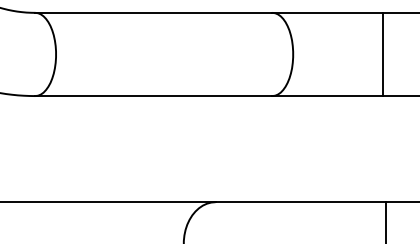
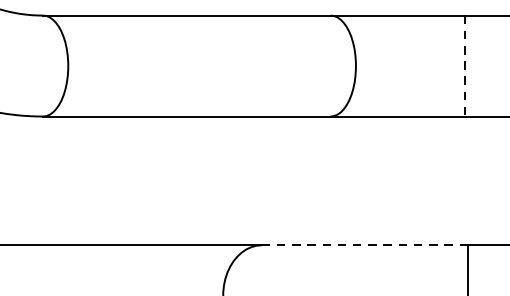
line: (383, 54) -> (465, 66), solid -> dashed
line: (300, 202) -> (364, 245), solid -> dashed

